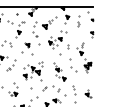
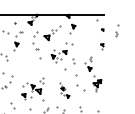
part: (78, 21) -> (116, 31), moved
part: (27, 48) -> (26, 63), removed
part: (59, 71) -> (64, 90), size x0.7

